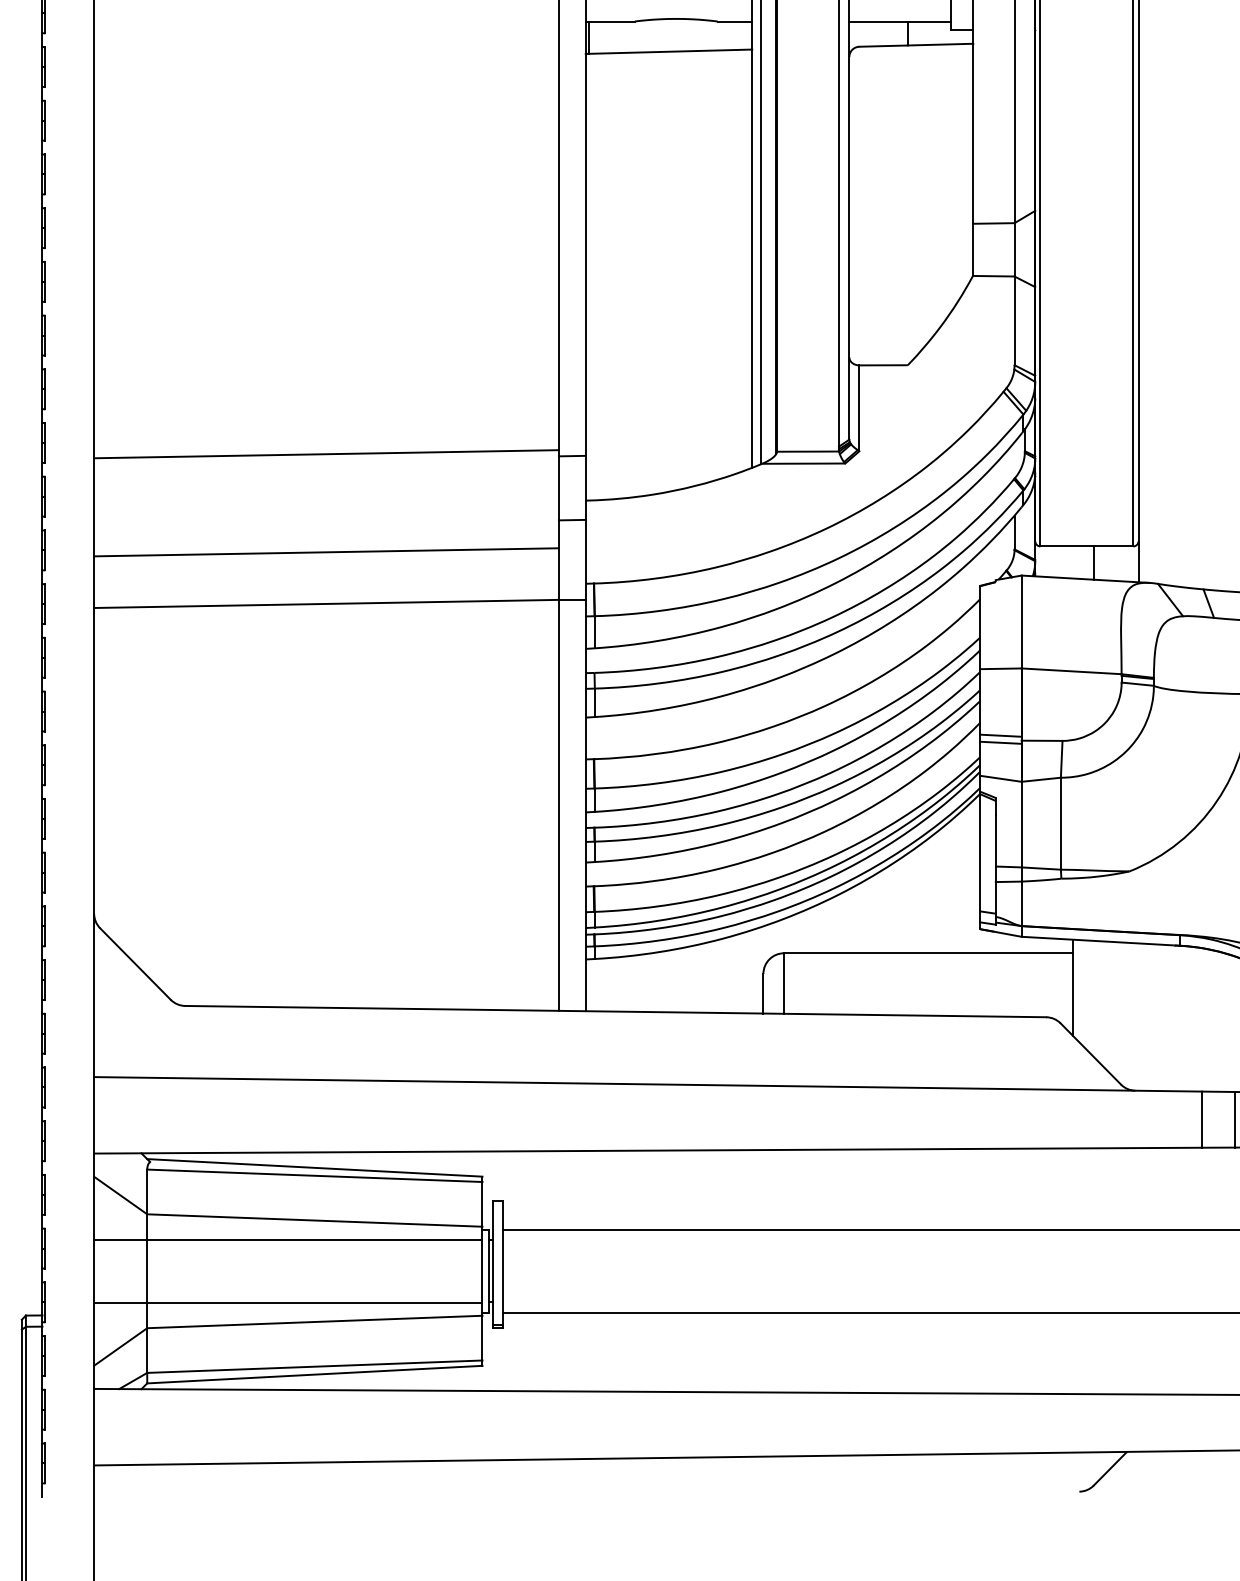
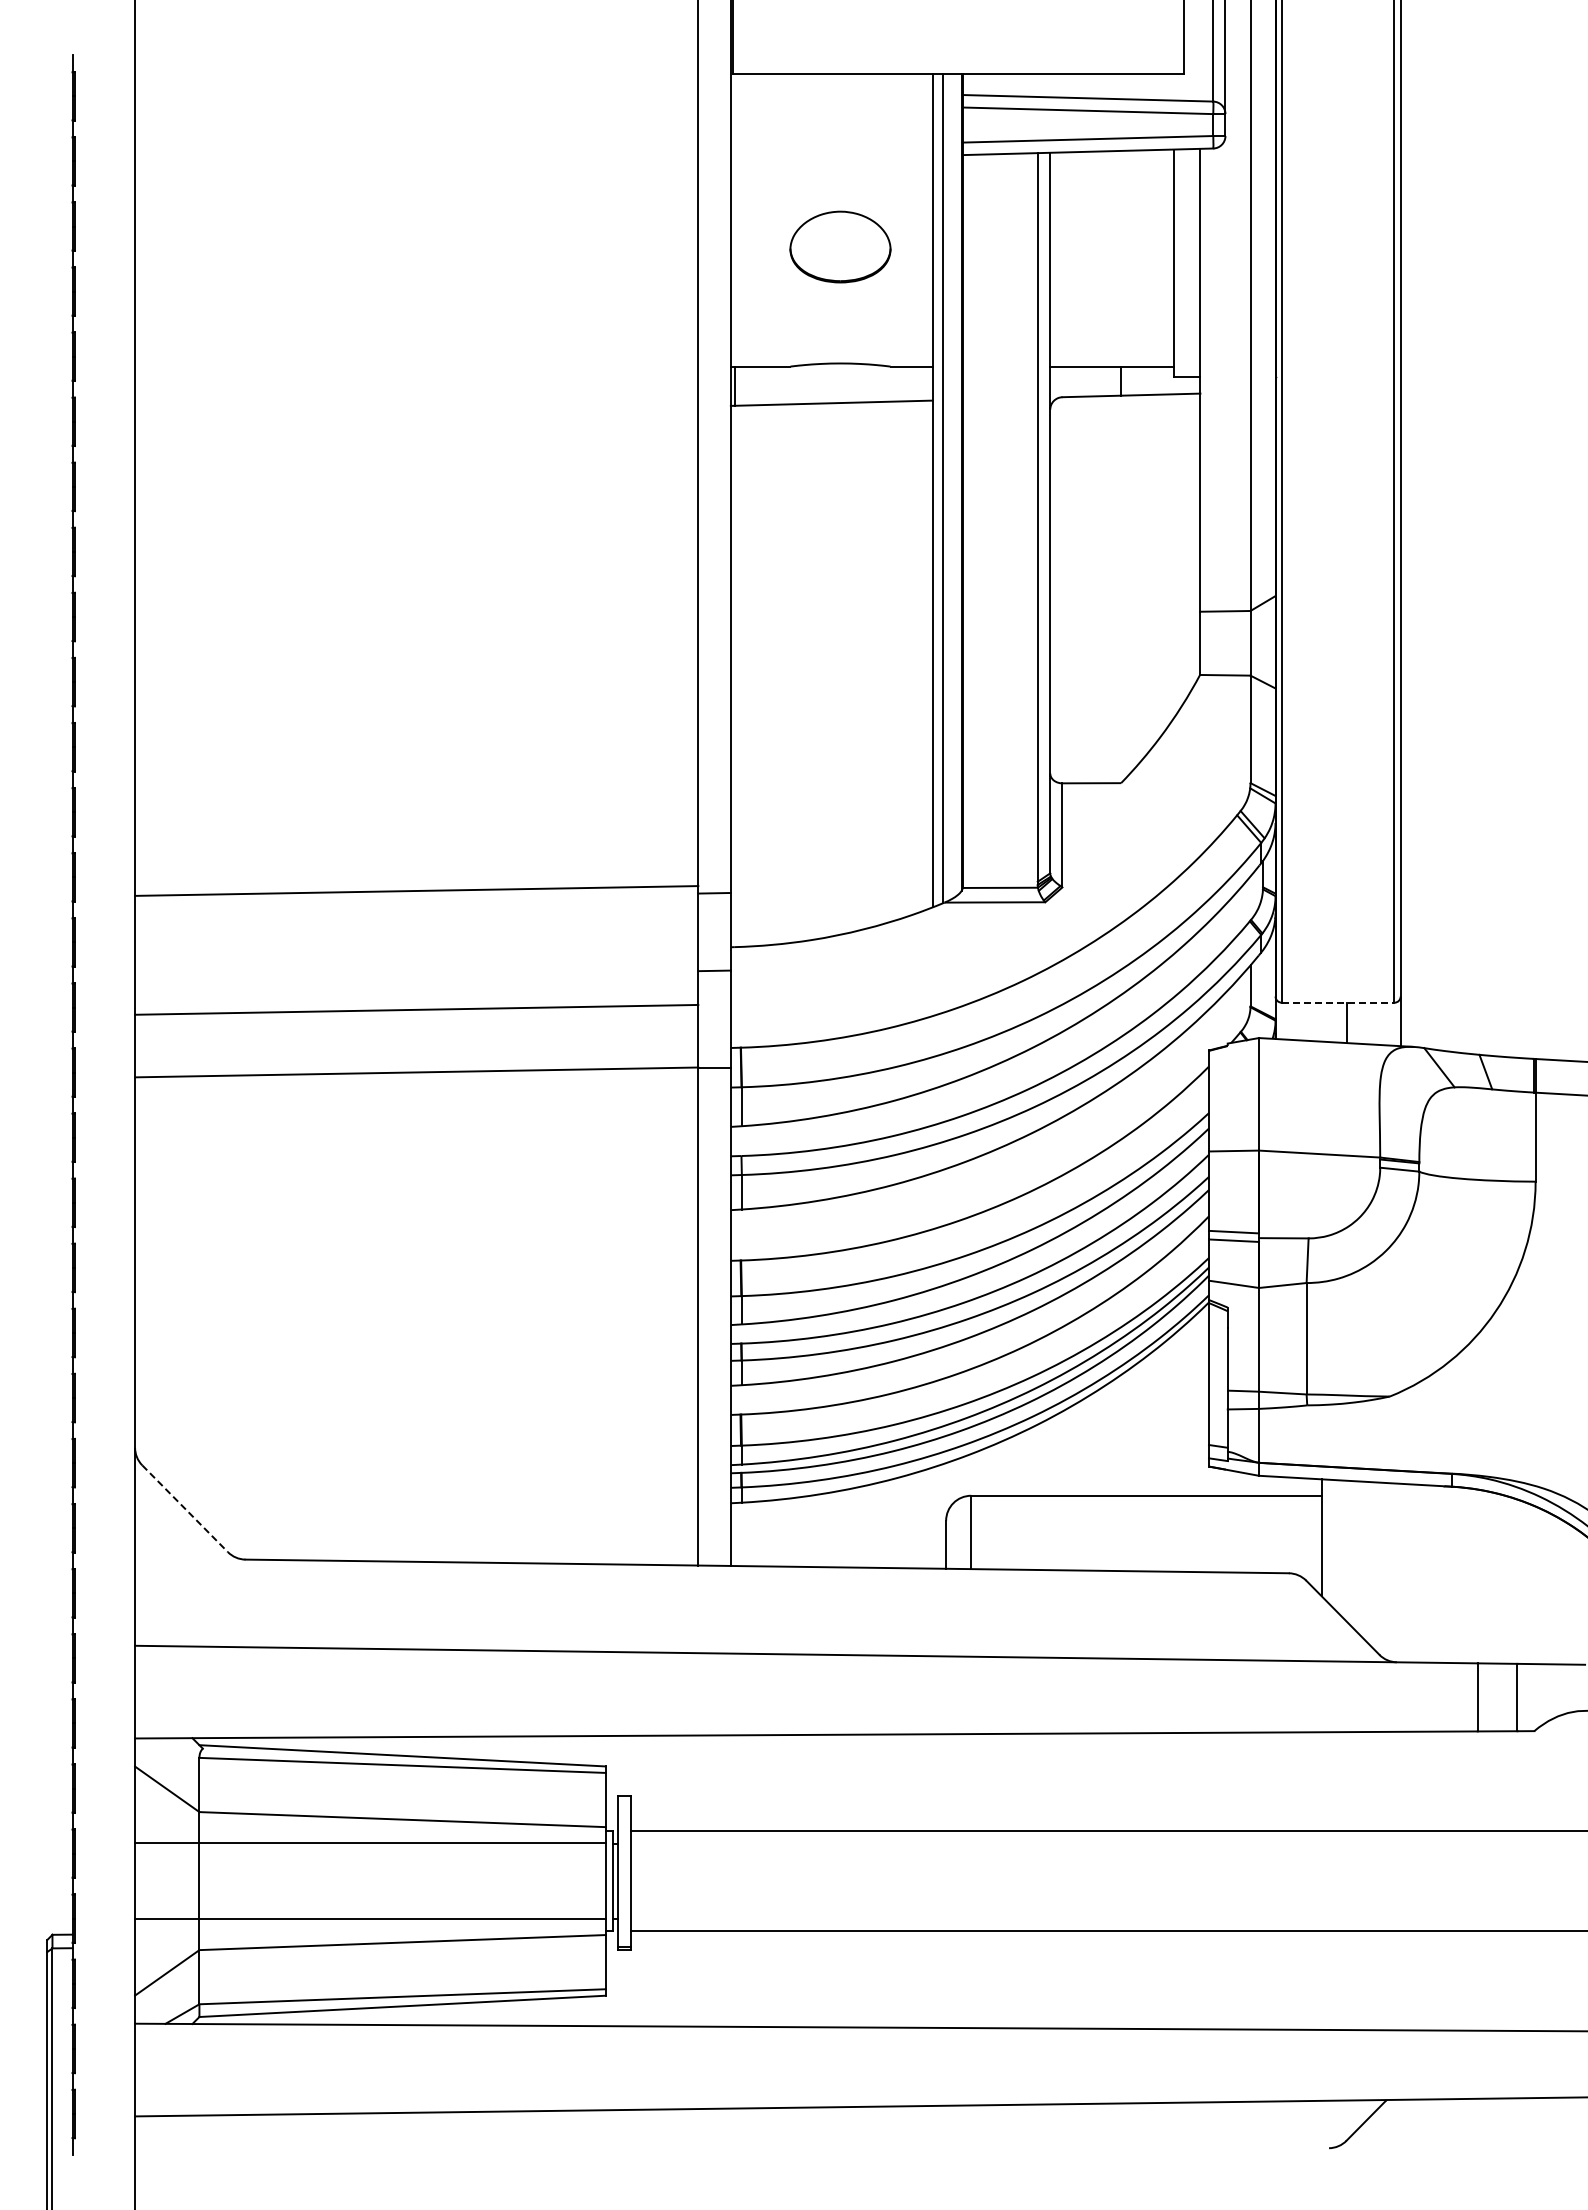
line: (1087, 546) -> (1338, 1002), solid -> dashed
line: (135, 963) -> (185, 1508), solid -> dashed

